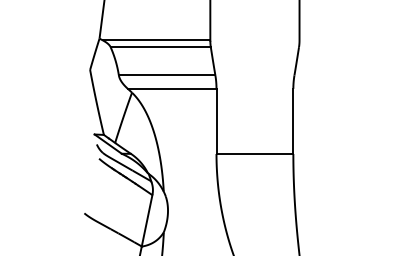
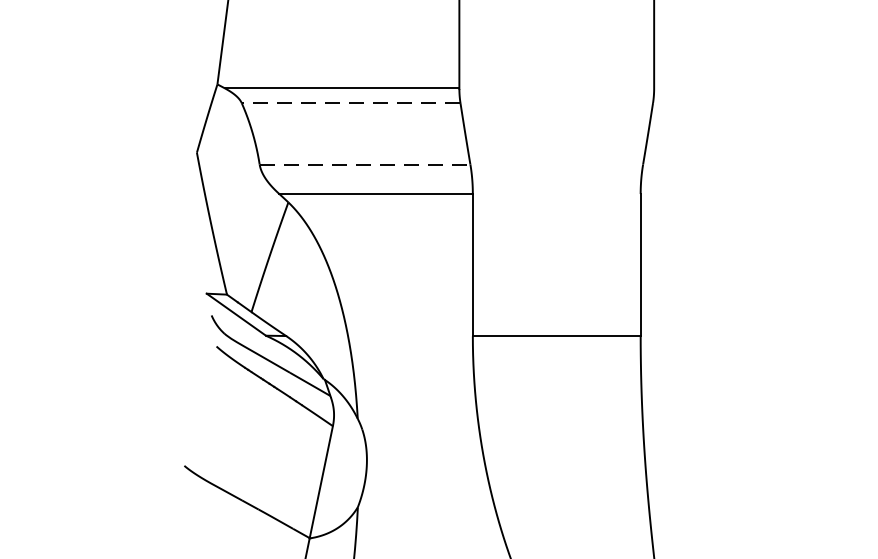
line: (160, 47) -> (350, 103), solid -> dashed
line: (167, 75) -> (365, 164), solid -> dashed

